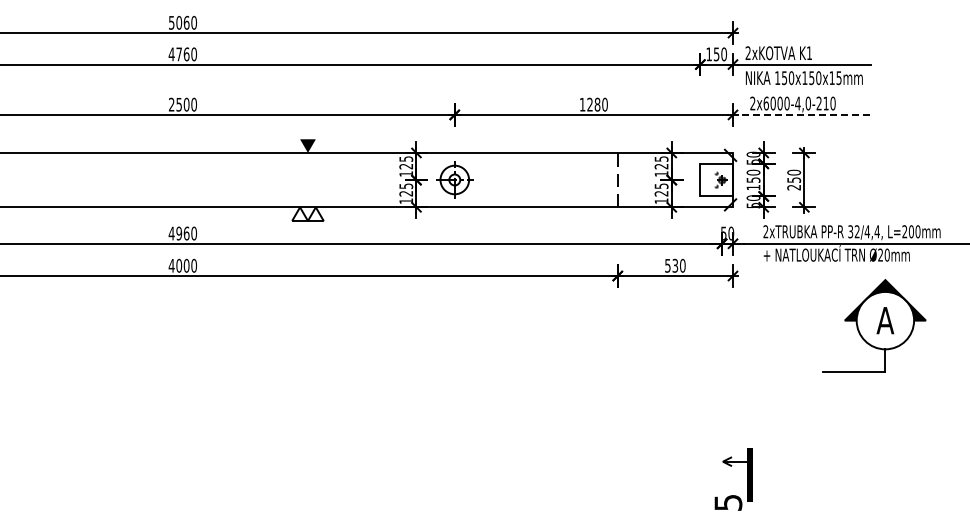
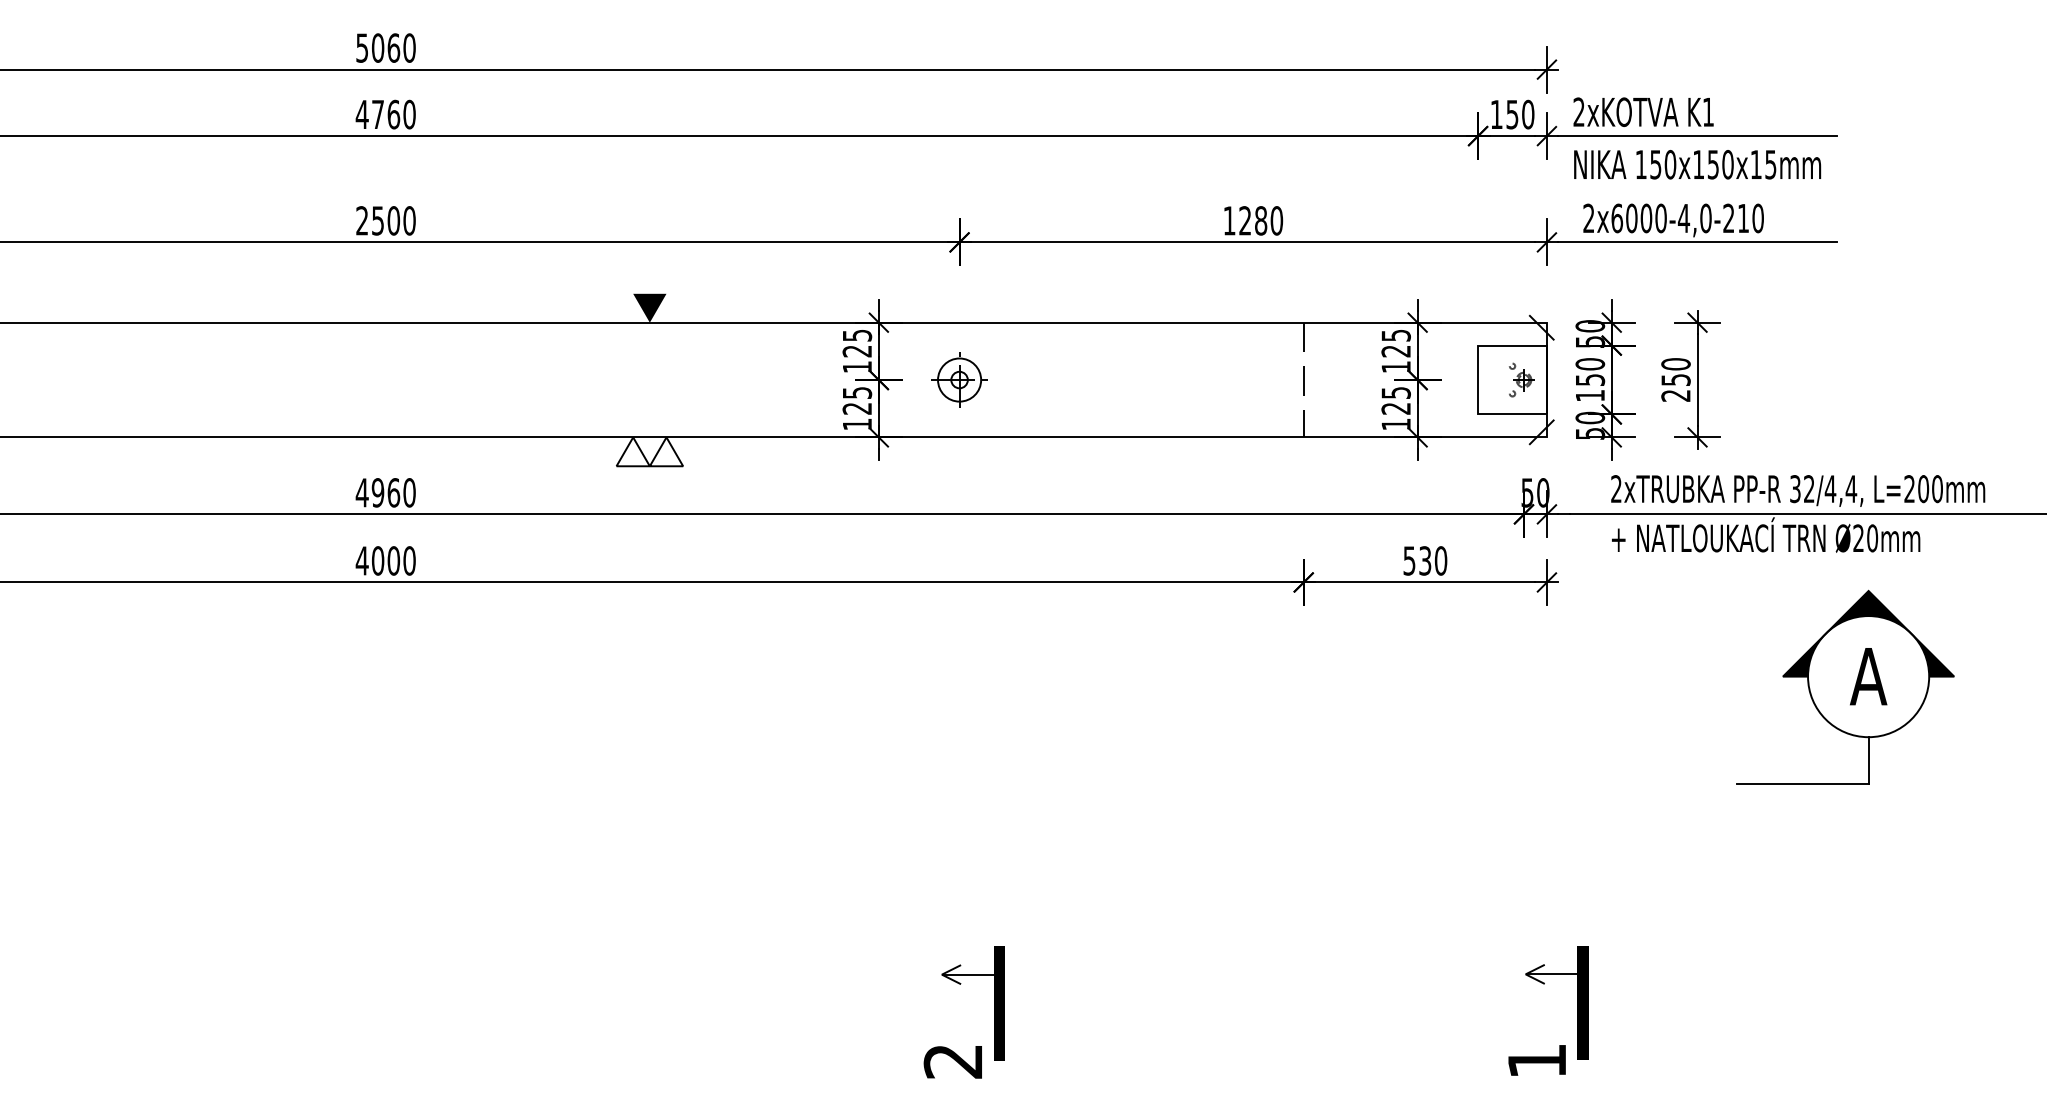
line: (804, 114) -> (1697, 241), dashed -> solid
part: (454, 180) -> (959, 380), size x0.71
part: (455, 466) -> (961, 984), added
text: (728, 502) -> (1537, 1060), 5 -> 1

